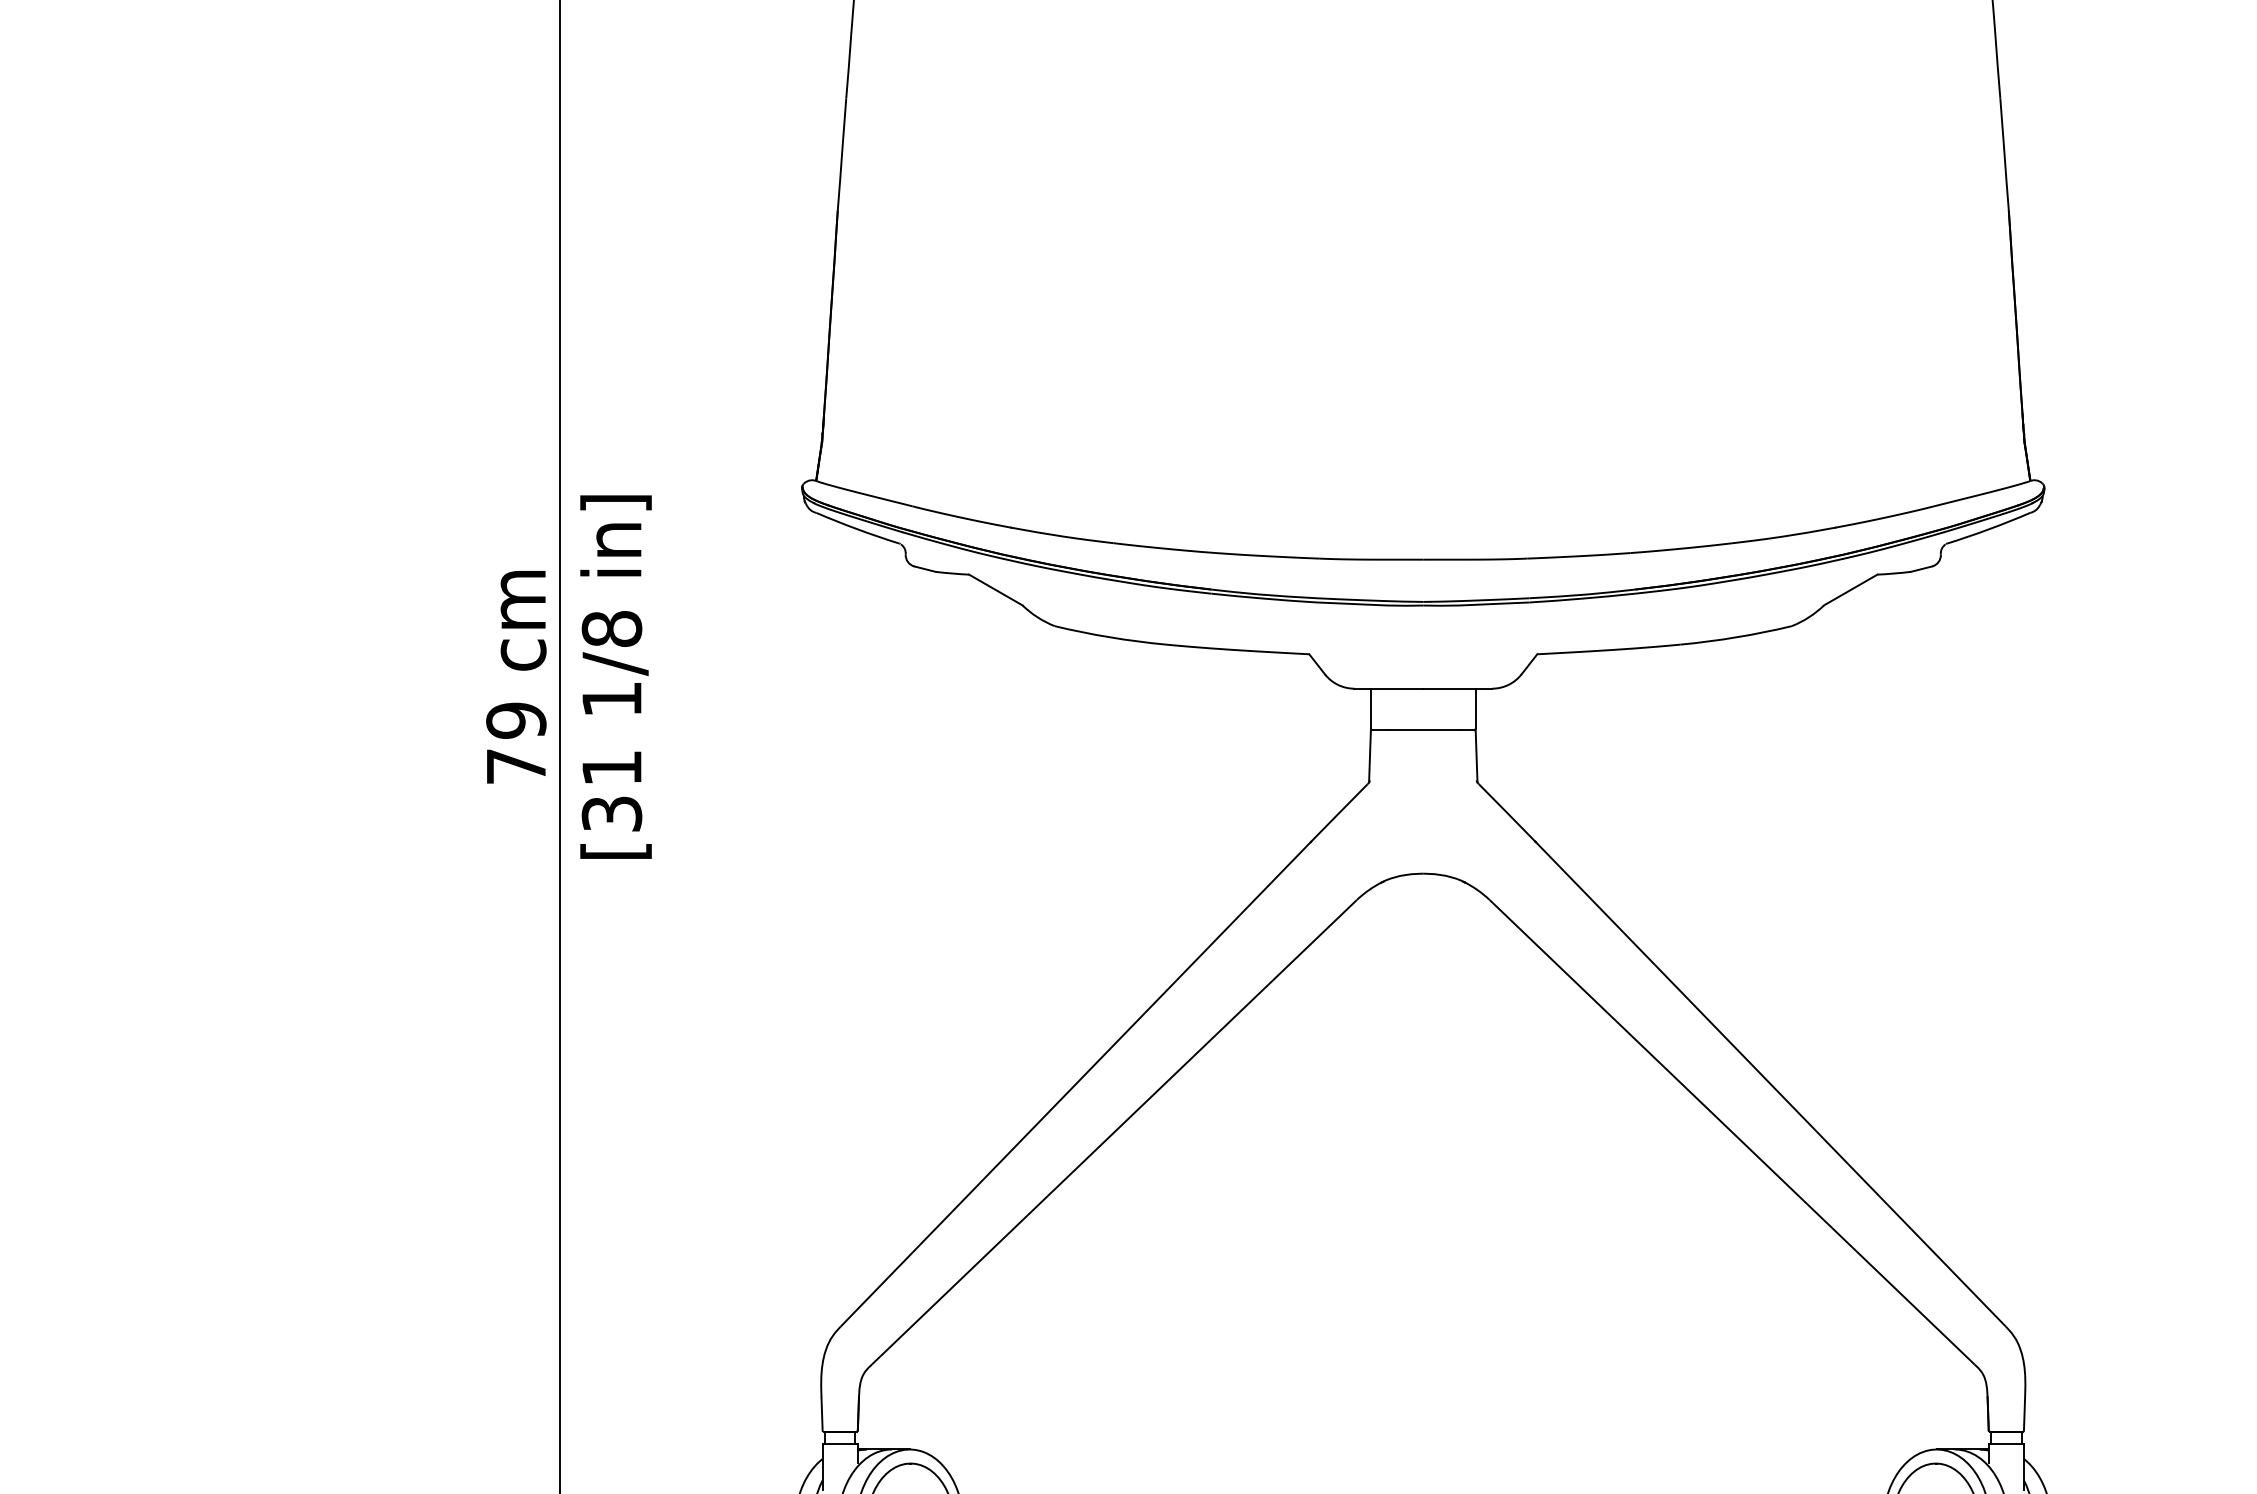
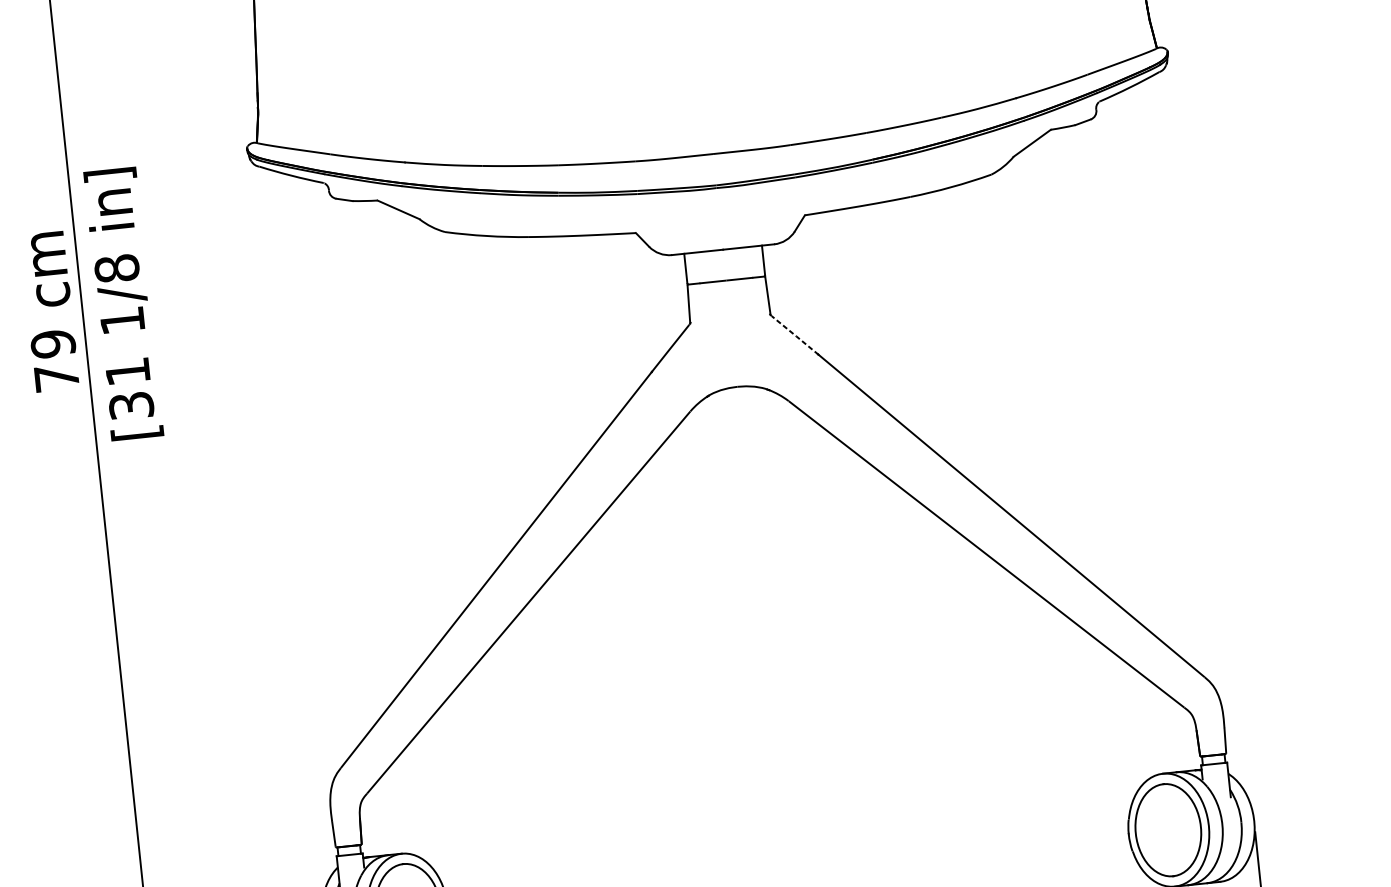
line: (1508, 813) -> (796, 335), solid -> dashed

